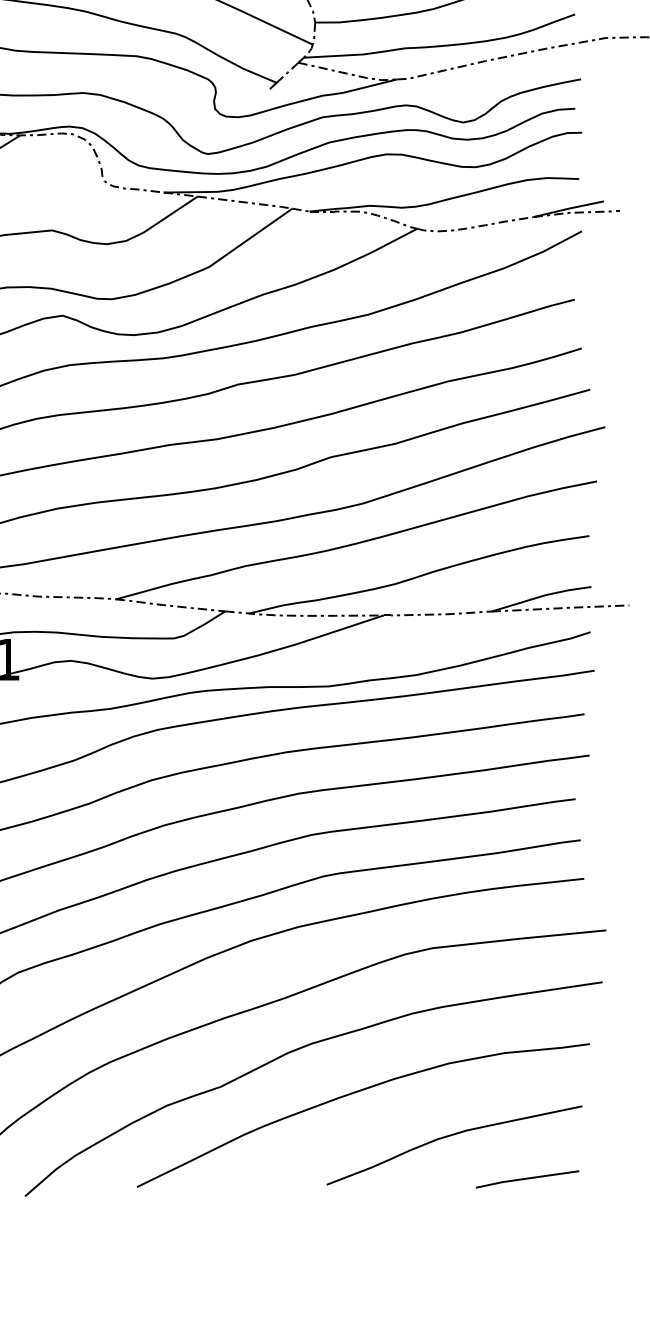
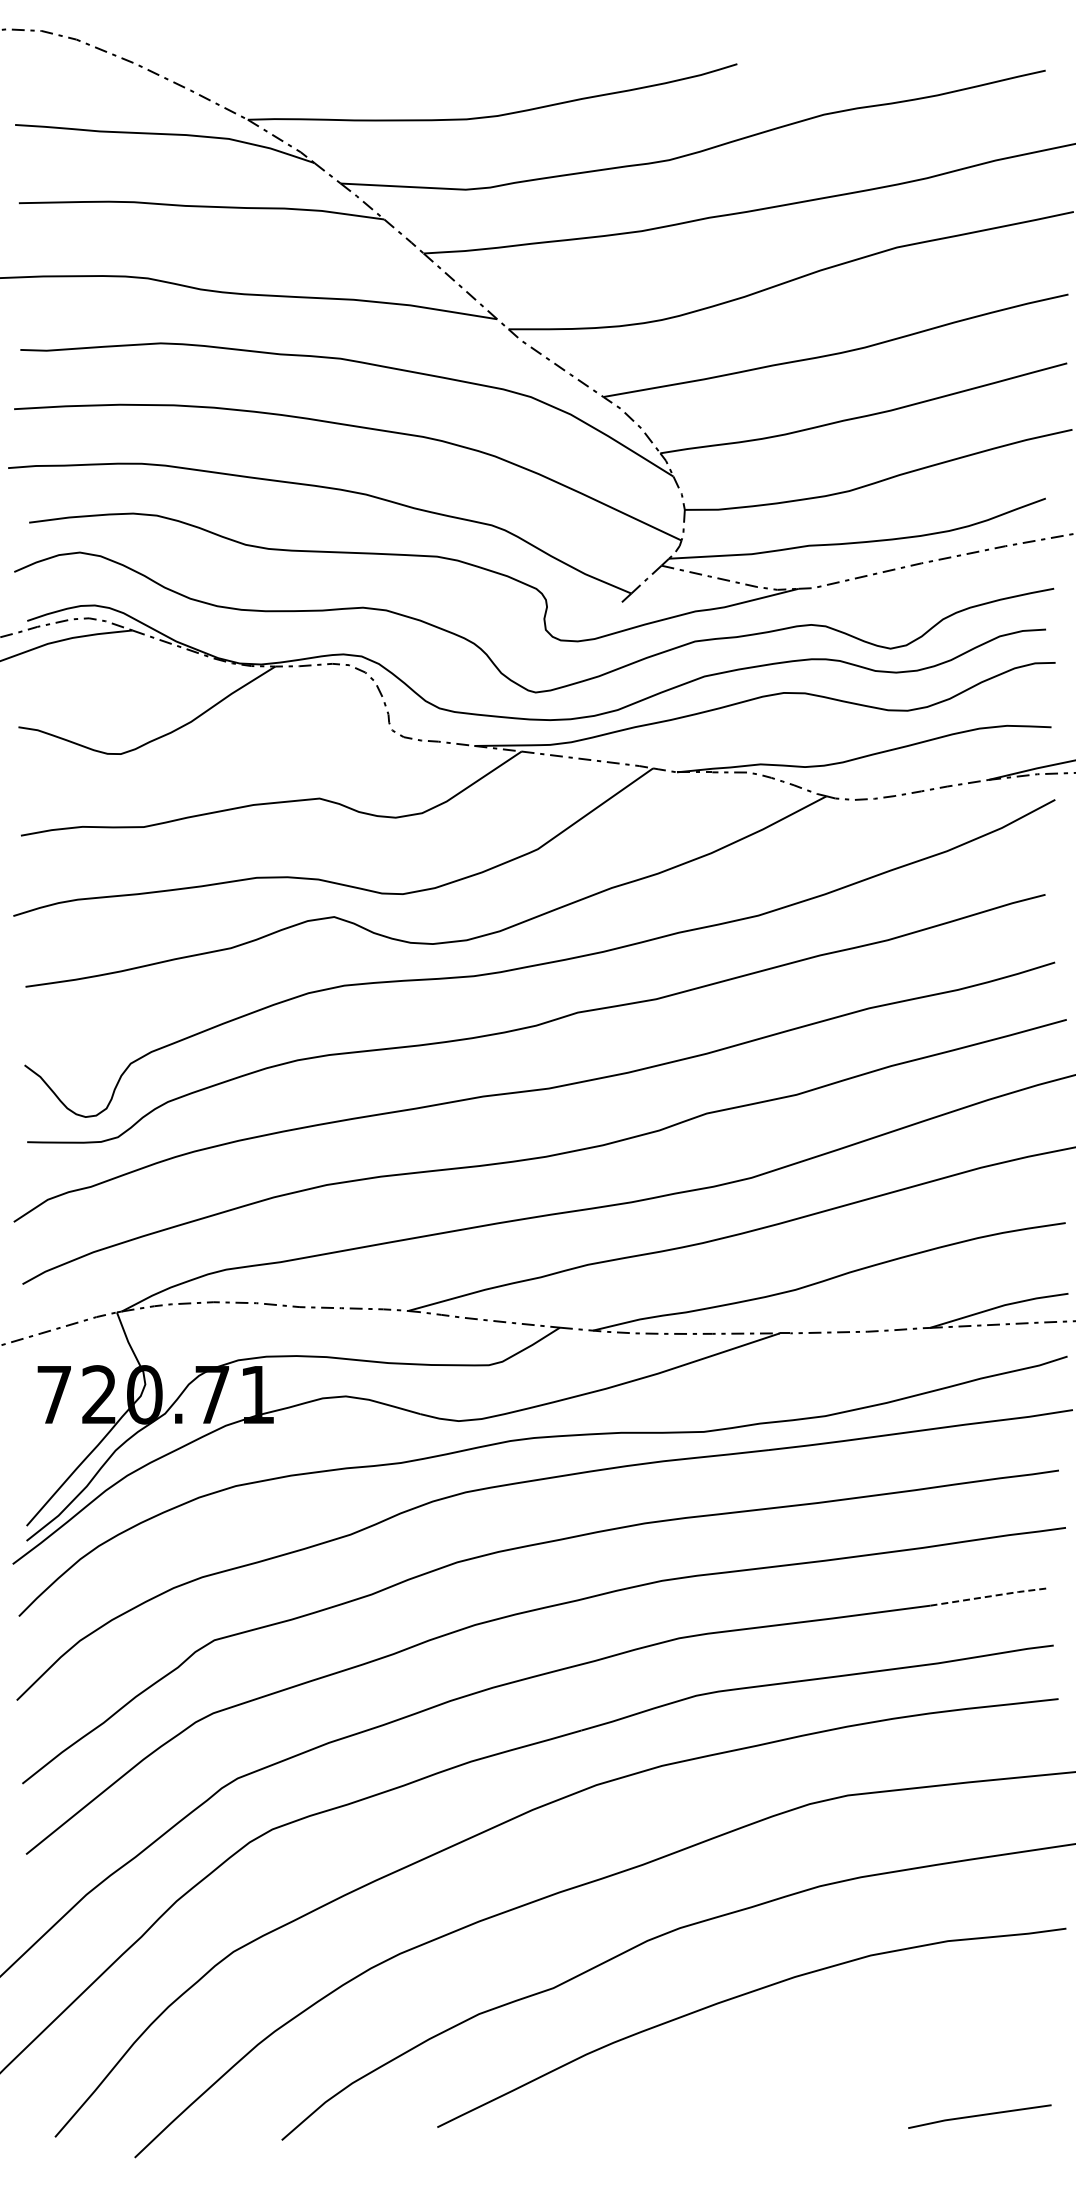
line: (534, 804) -> (989, 1596), solid -> dashed
curve: (451, 1136) -> (873, 2056), removed

